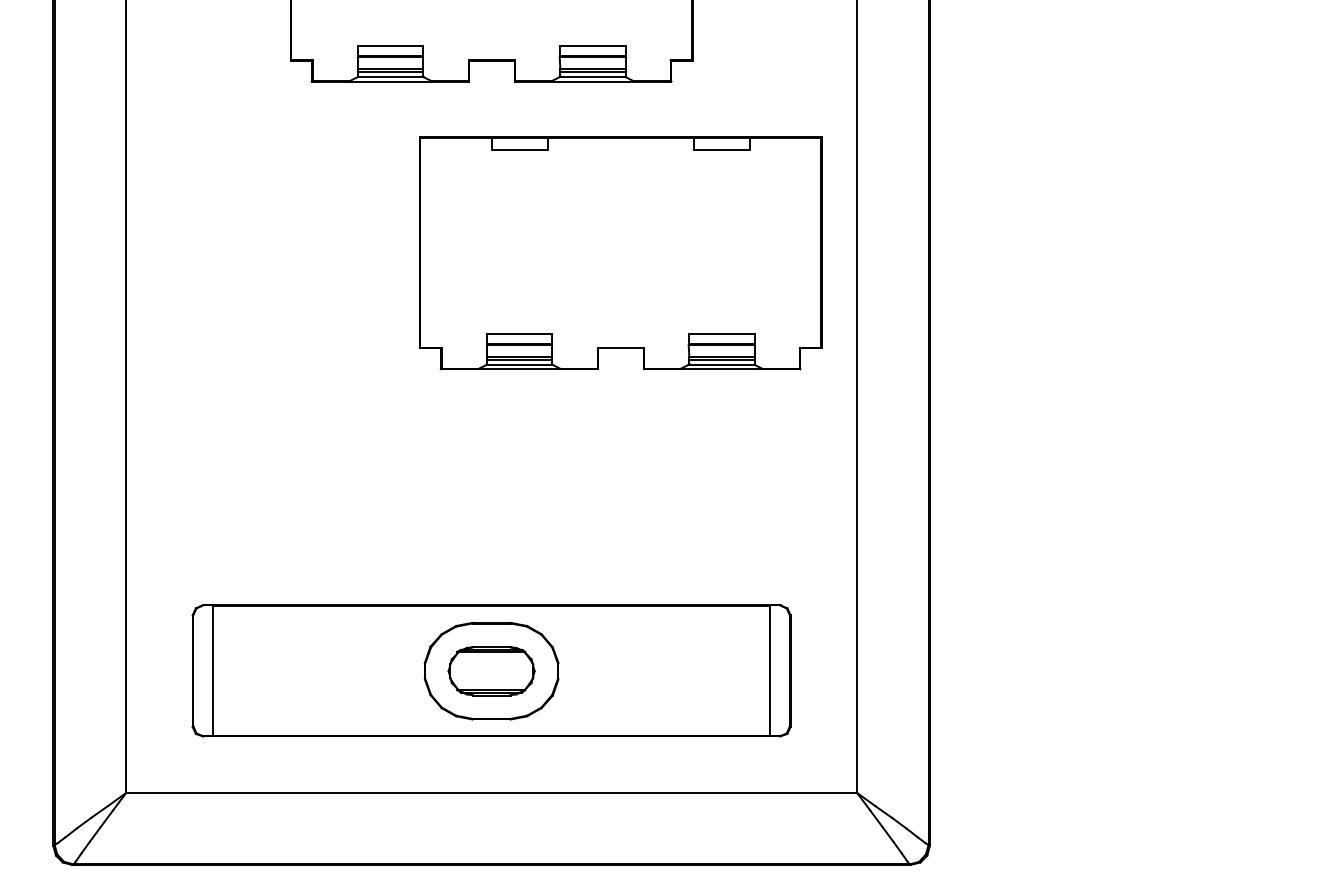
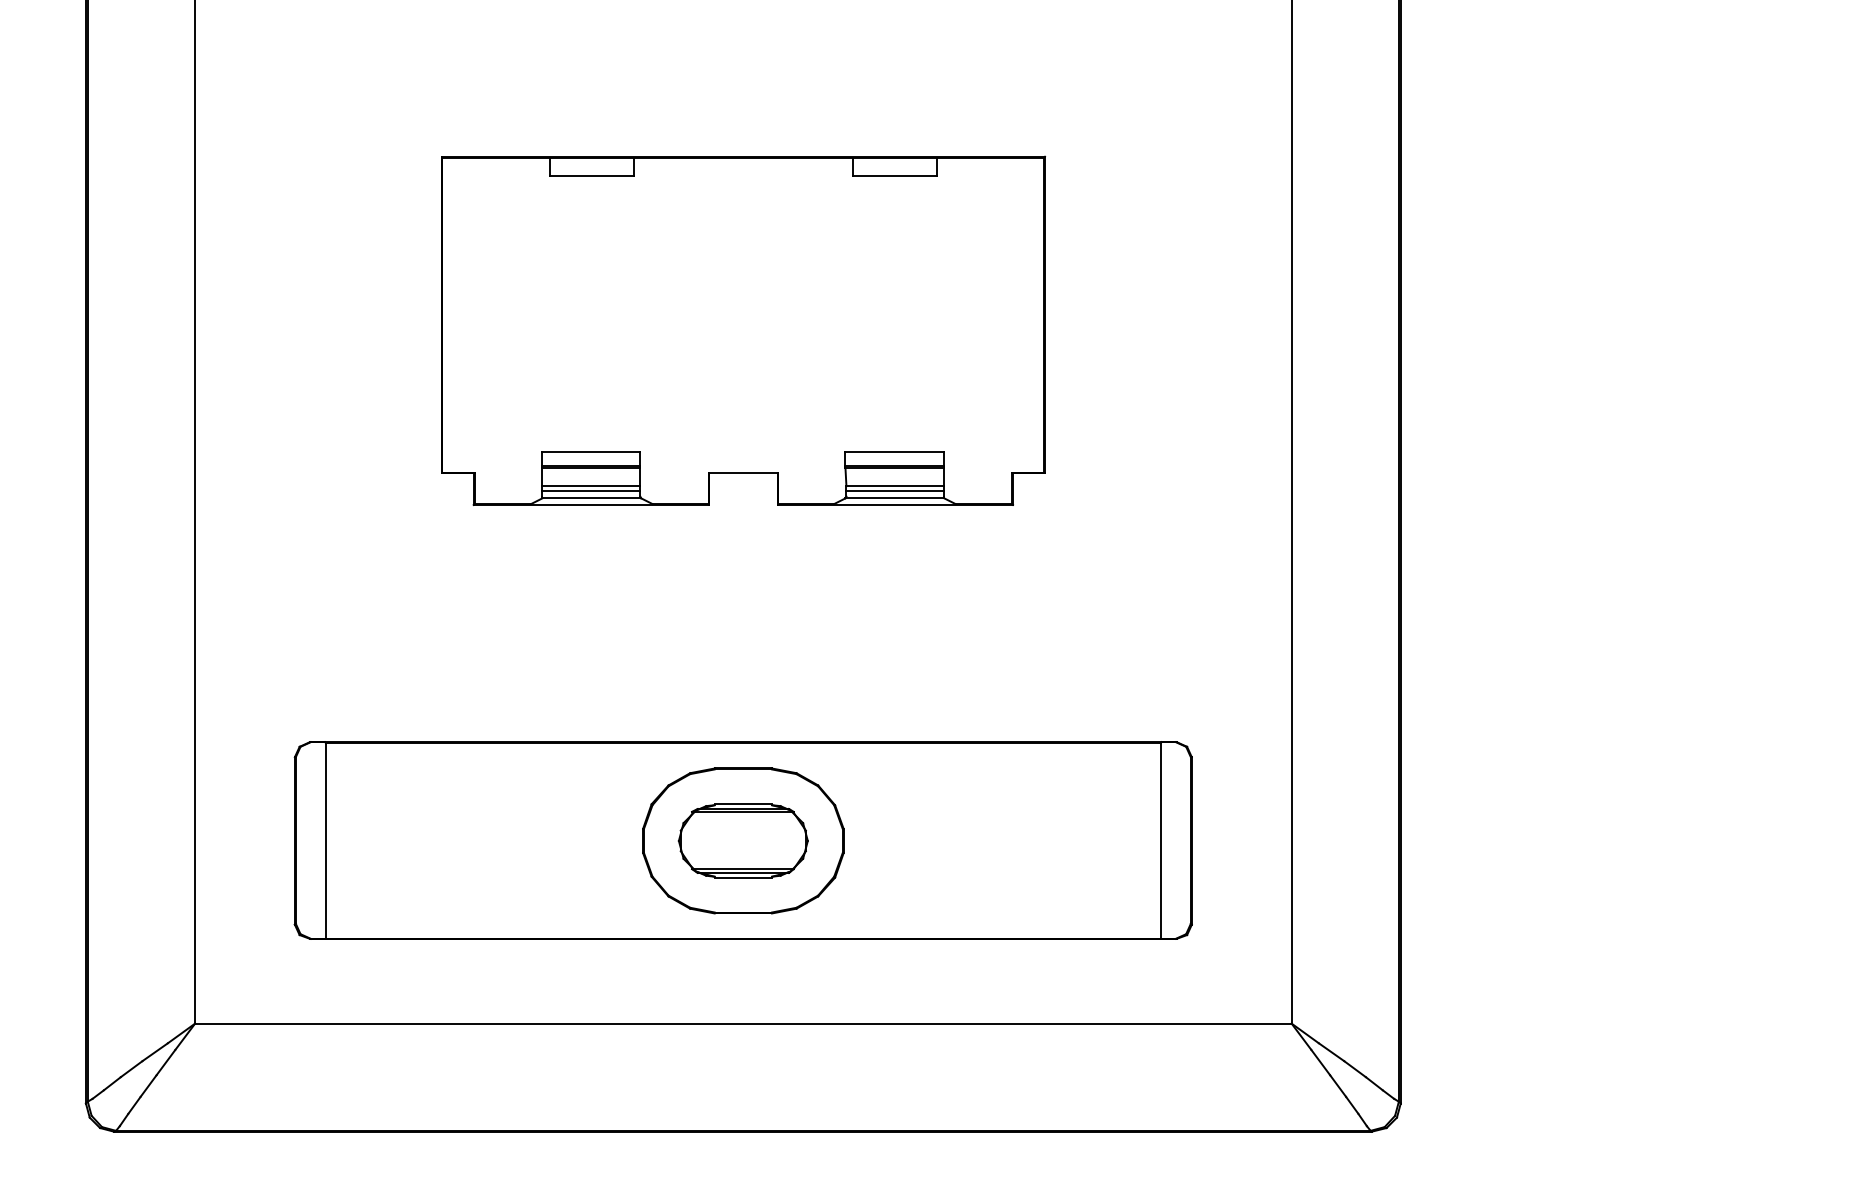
part: (620, 253) -> (743, 331), moved

